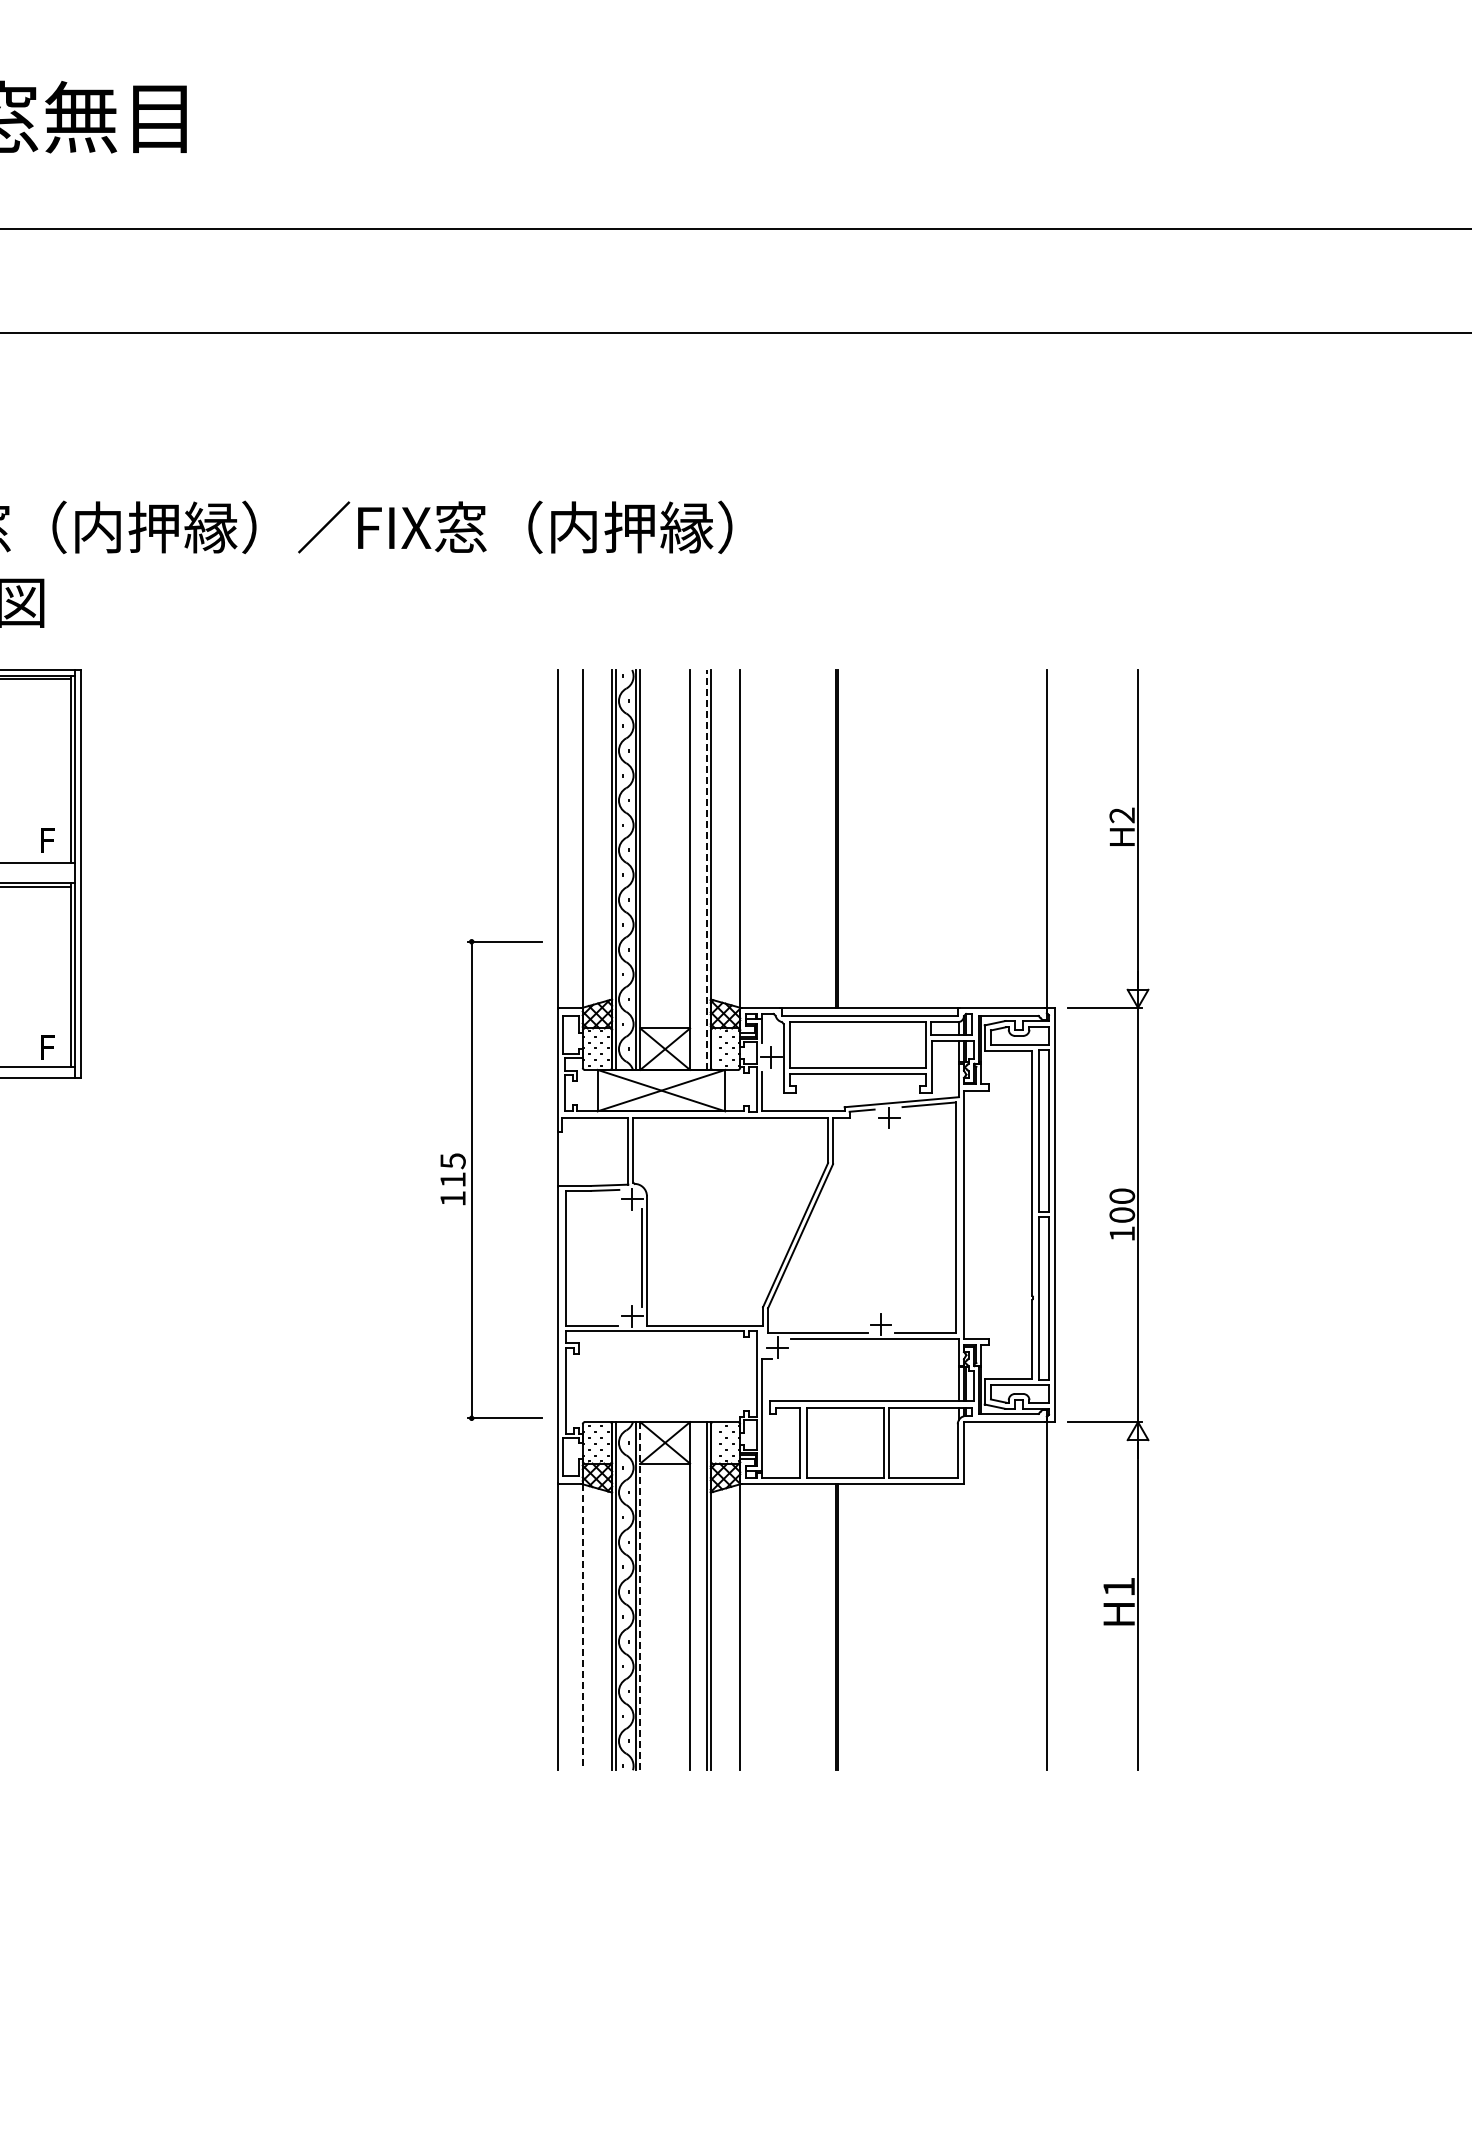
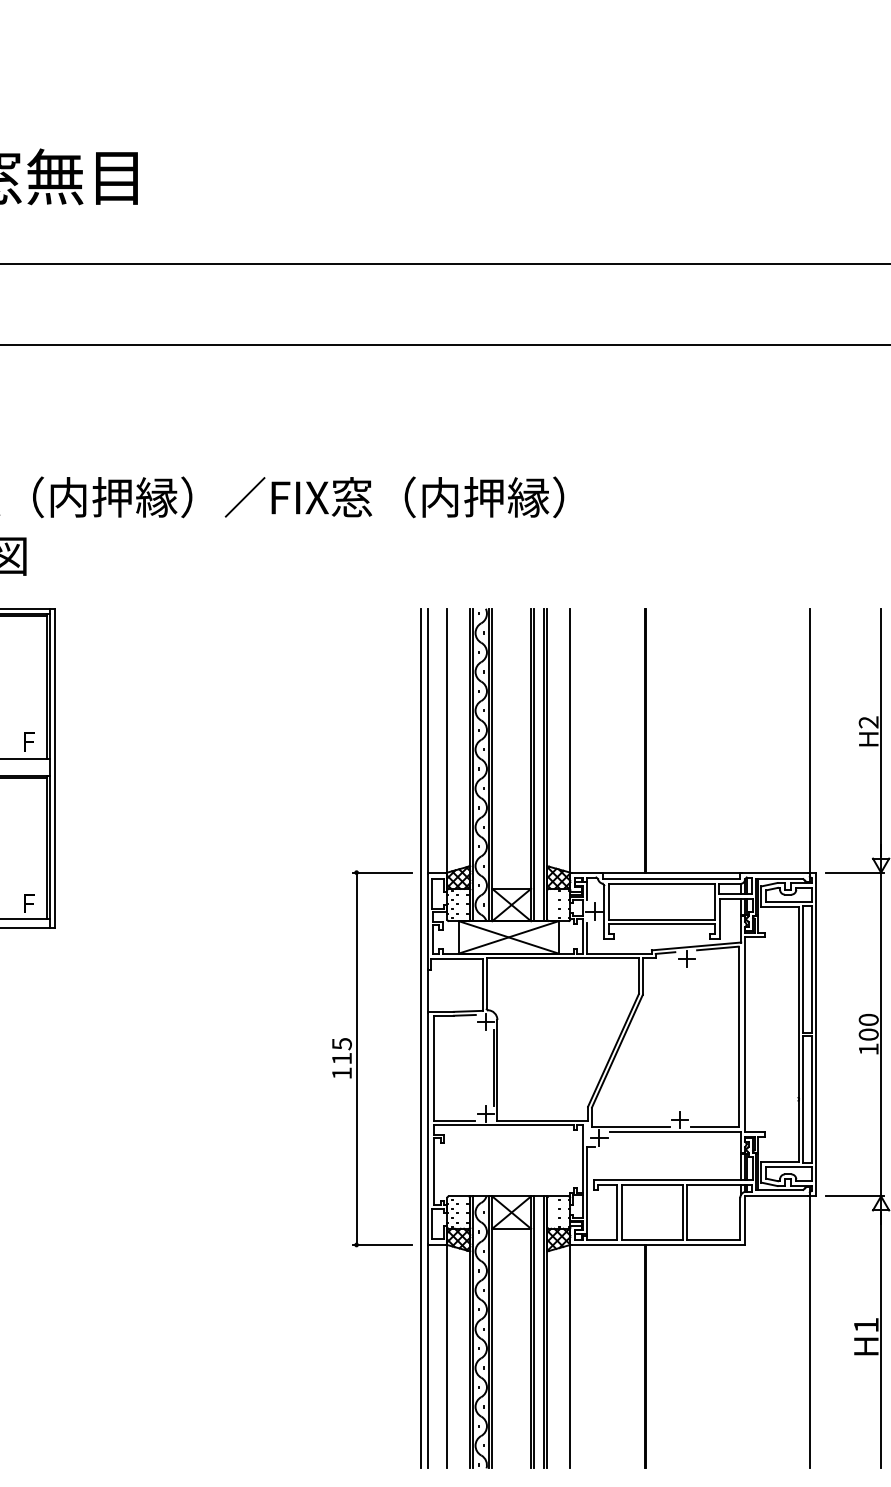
line: (694, 869) -> (534, 764), added
line: (706, 869) -> (543, 764), dashed -> solid
part: (472, 1179) -> (357, 1058), moved
line: (549, 1220) -> (421, 1038), added
line: (640, 1596) -> (492, 1332), dashed -> solid
line: (694, 1596) -> (534, 1332), added
line: (582, 1627) -> (447, 1356), dashed -> solid

